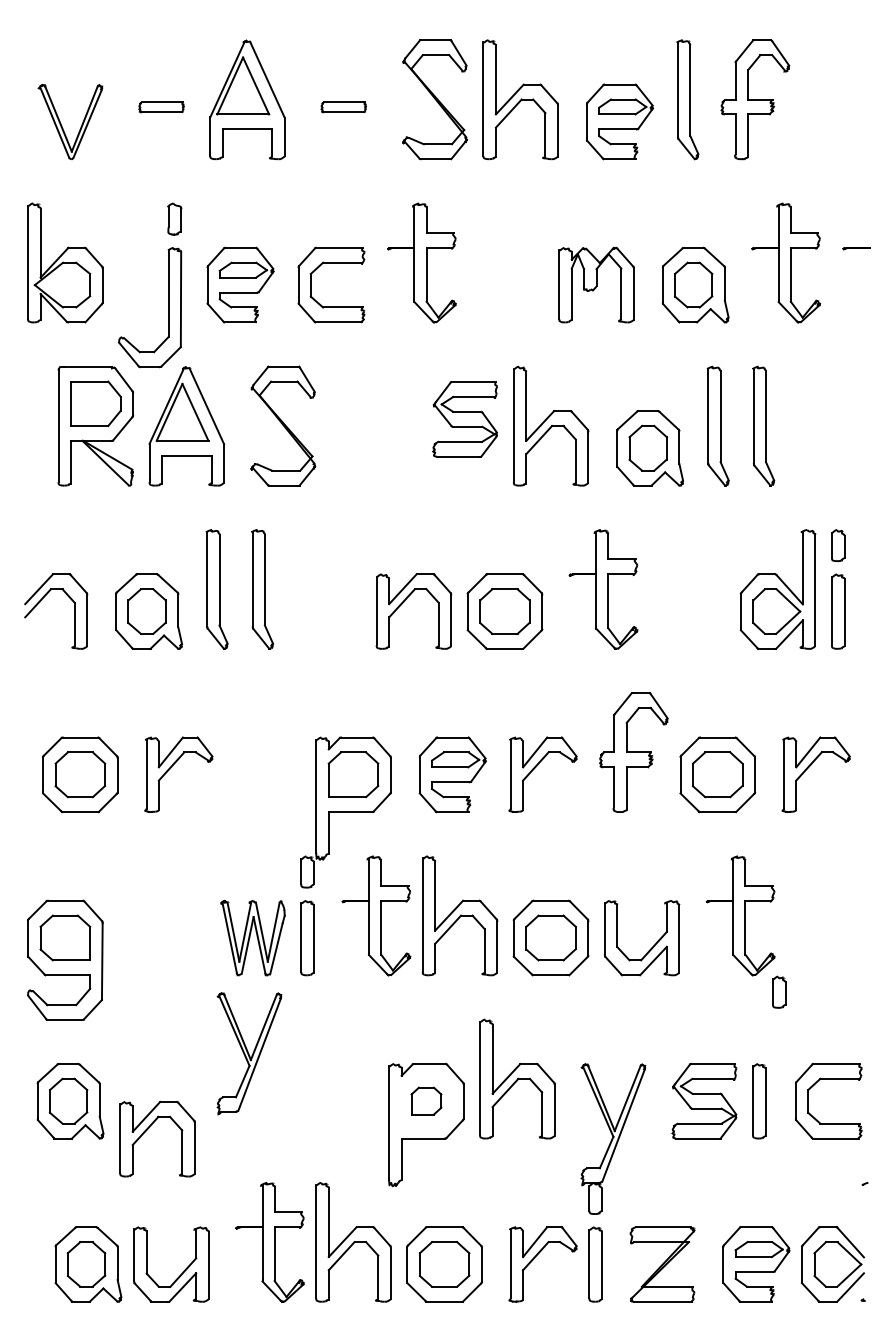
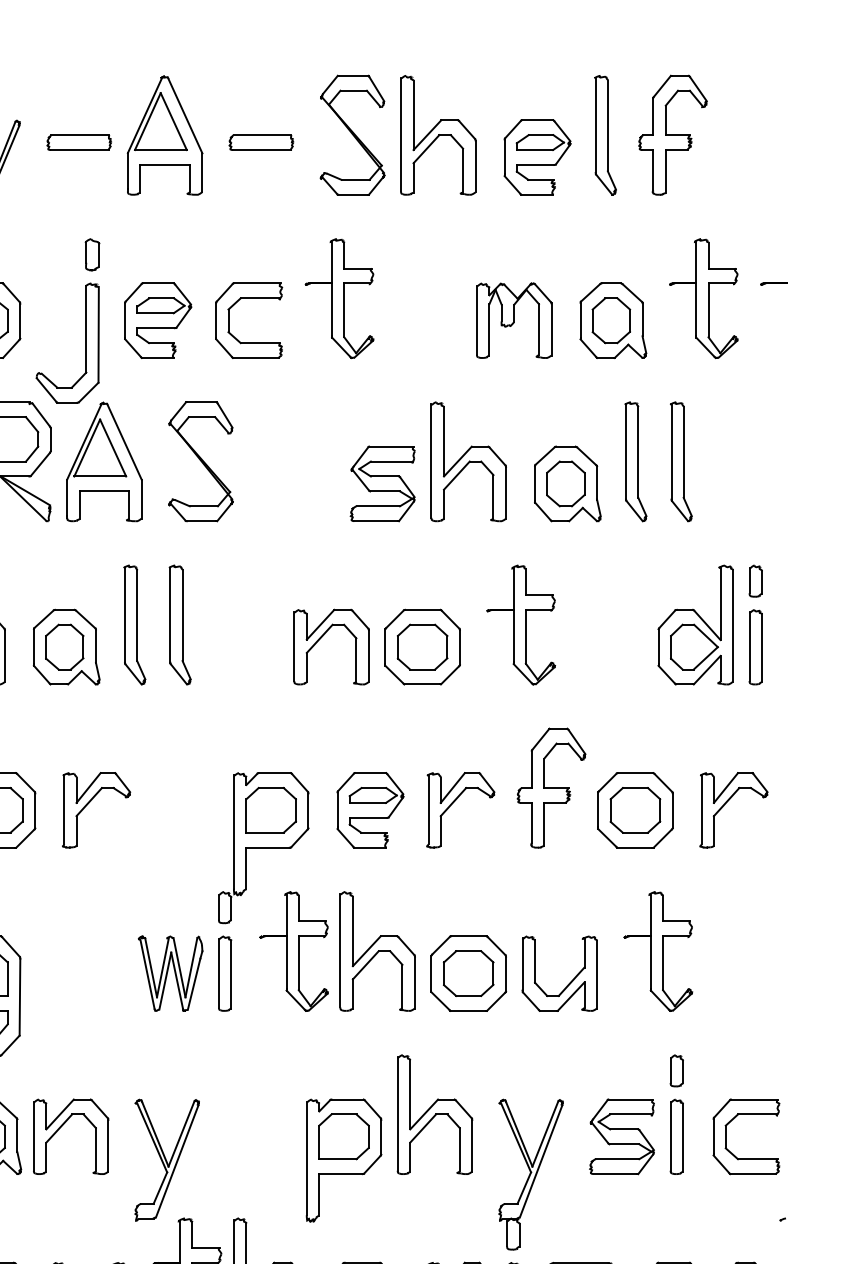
part: (161, 107) -> (79, 143), size x1.43
part: (343, 107) -> (261, 143), size x1.43
part: (464, 419) -> (382, 484), moved
part: (779, 991) -> (677, 1070), moved
part: (249, 1053) -> (167, 1160), moved
part: (426, 1100) -> (344, 1136), size x1.67
part: (148, 1129) -> (62, 1127), moved

